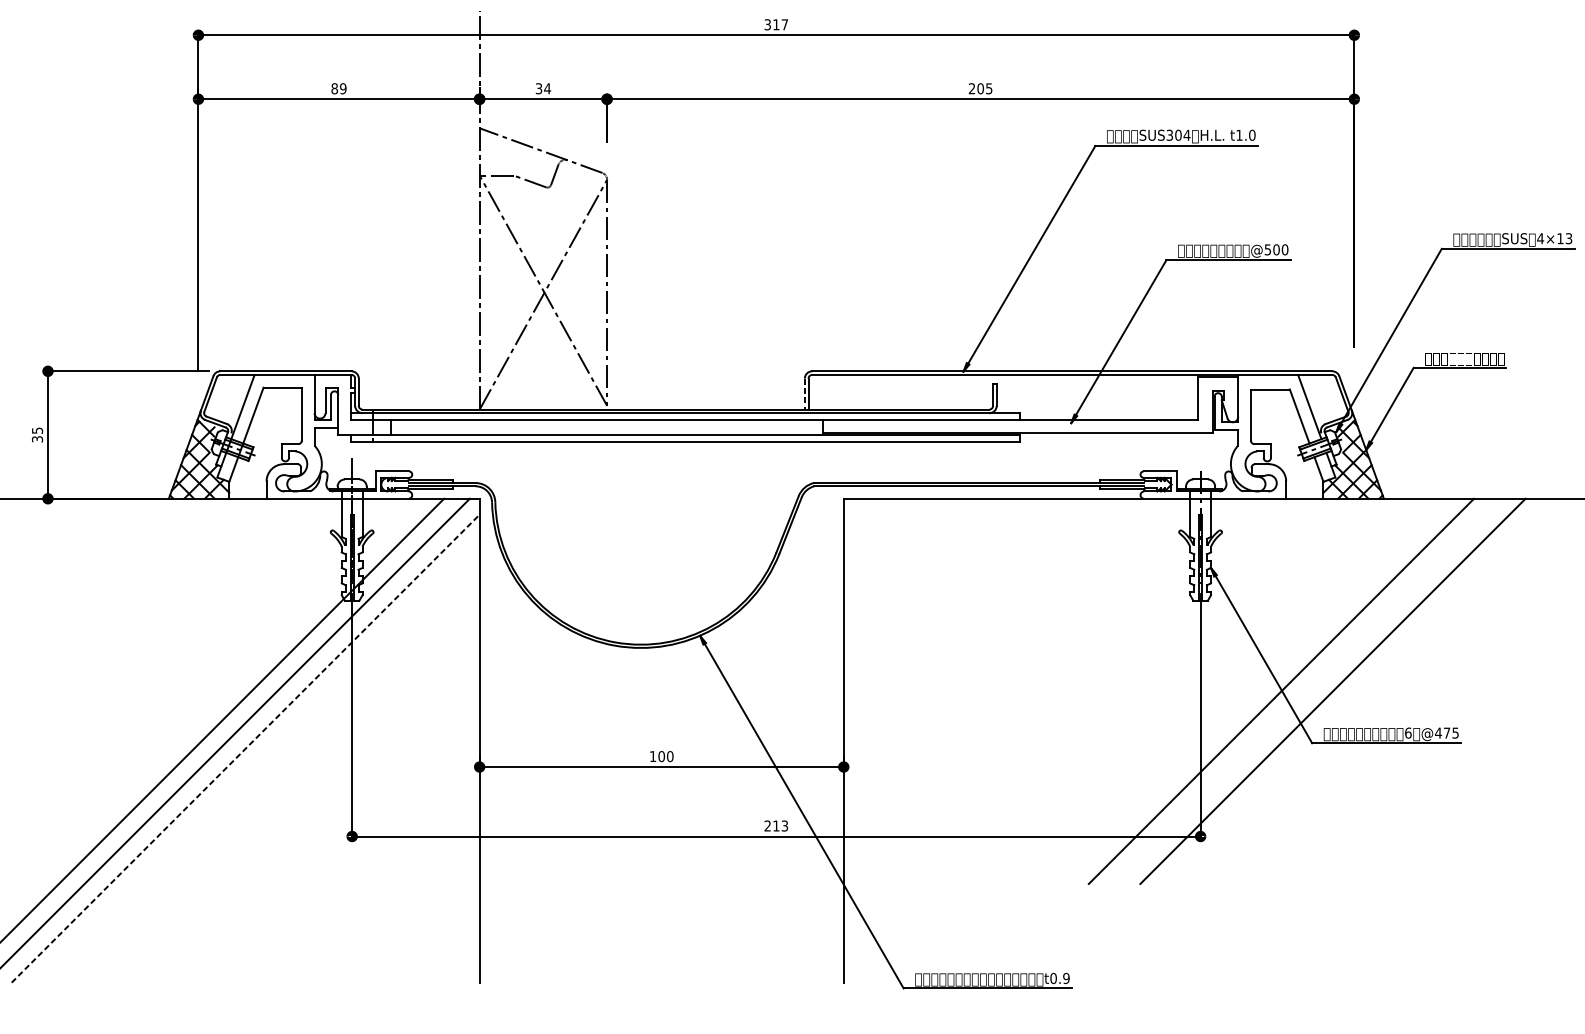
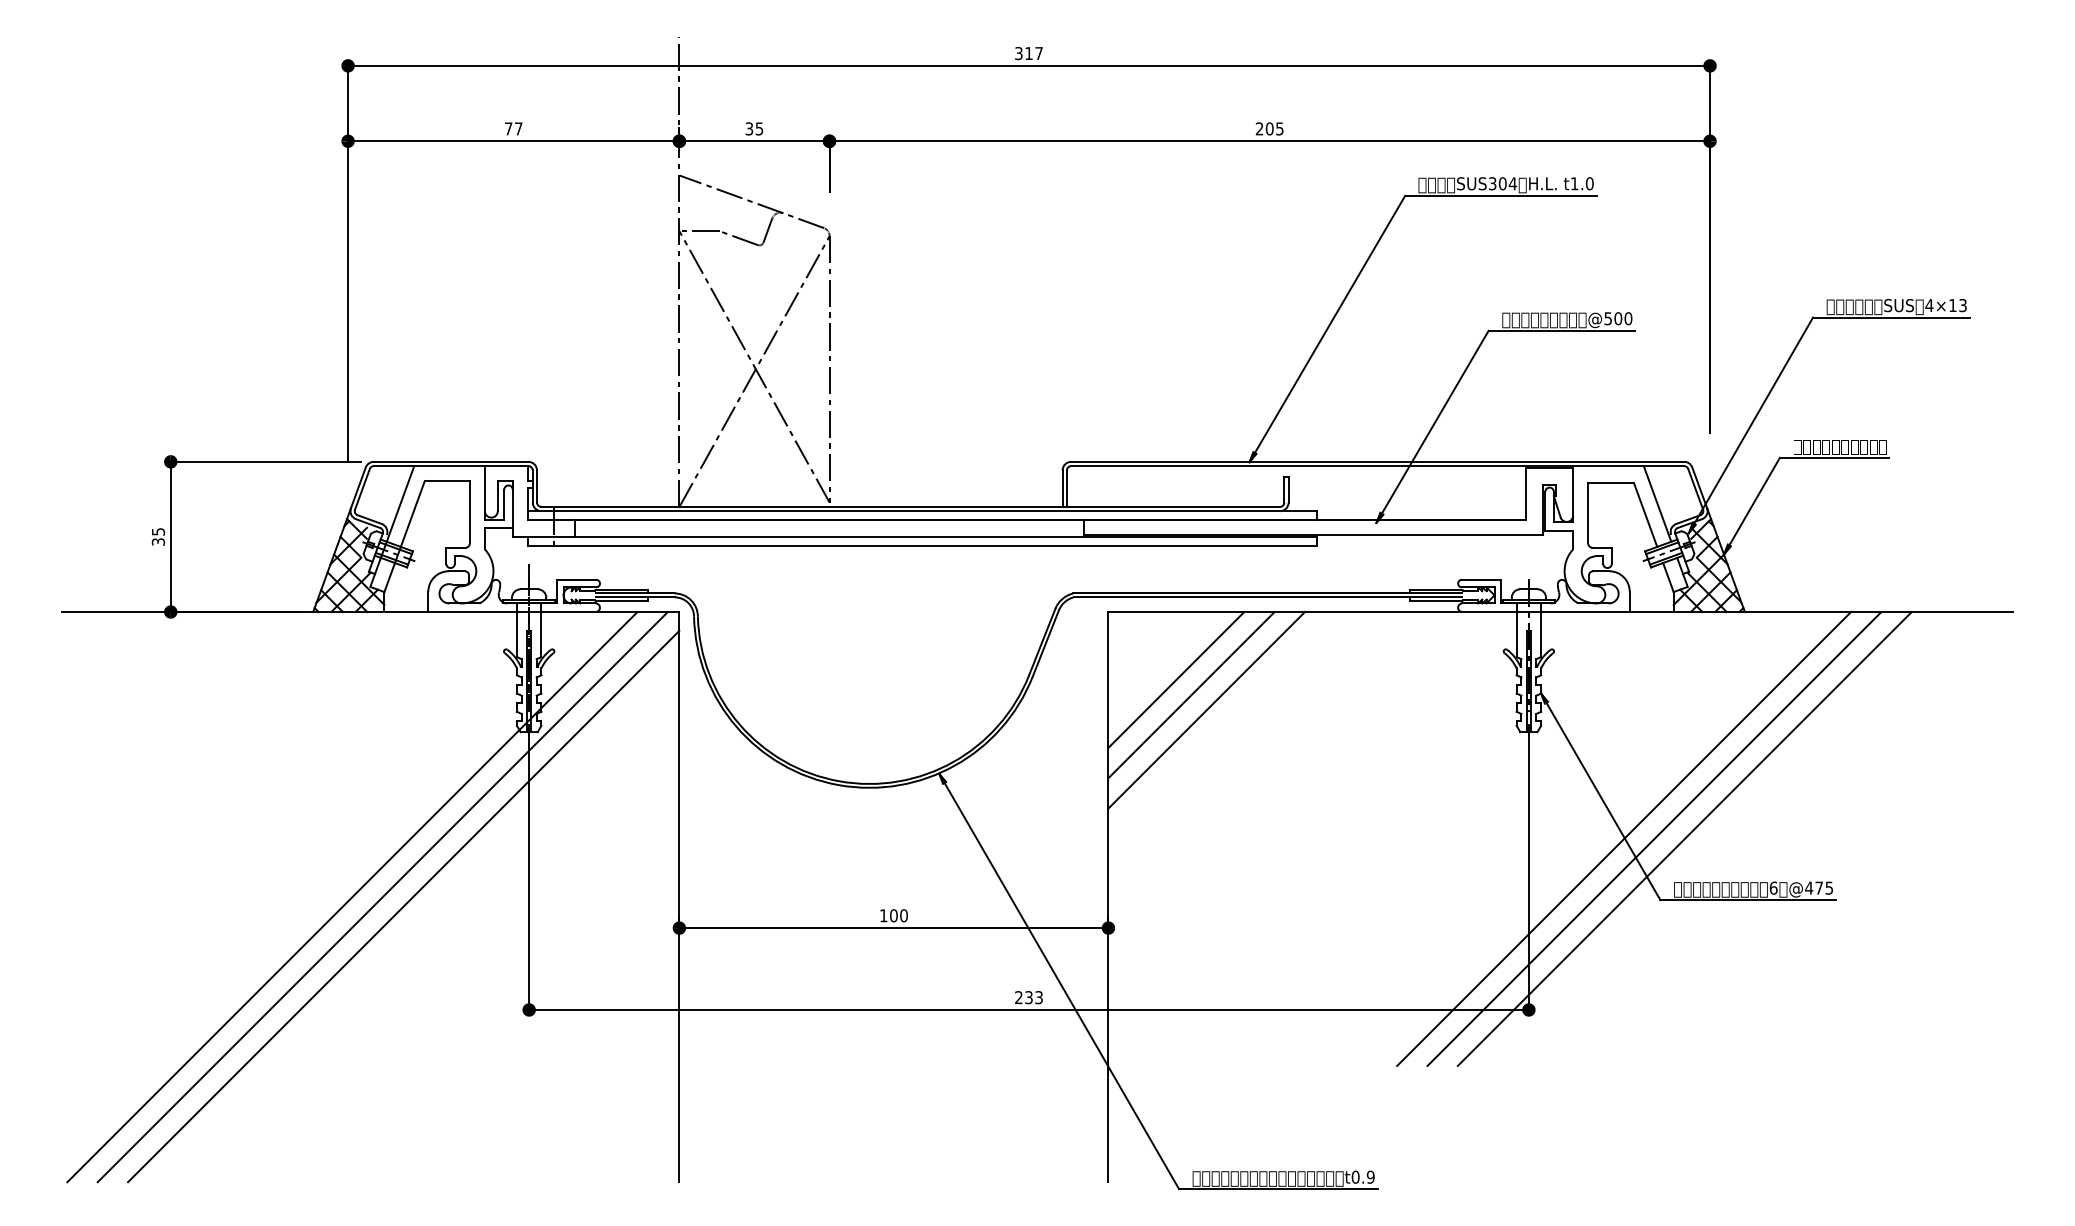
text: (338, 88) -> (513, 128), 89 -> 77
text: (547, 88) -> (759, 128), 34 -> 35
line: (804, 394) -> (1062, 489), dashed -> solid
line: (901, 556) -> (1176, 679), added
line: (914, 569) -> (1191, 695), added
line: (926, 582) -> (1206, 710), added
line: (1307, 690) -> (1654, 838), added
line: (245, 748) -> (403, 906), dashed -> solid
text: (775, 825) -> (1028, 997), 213 -> 233

